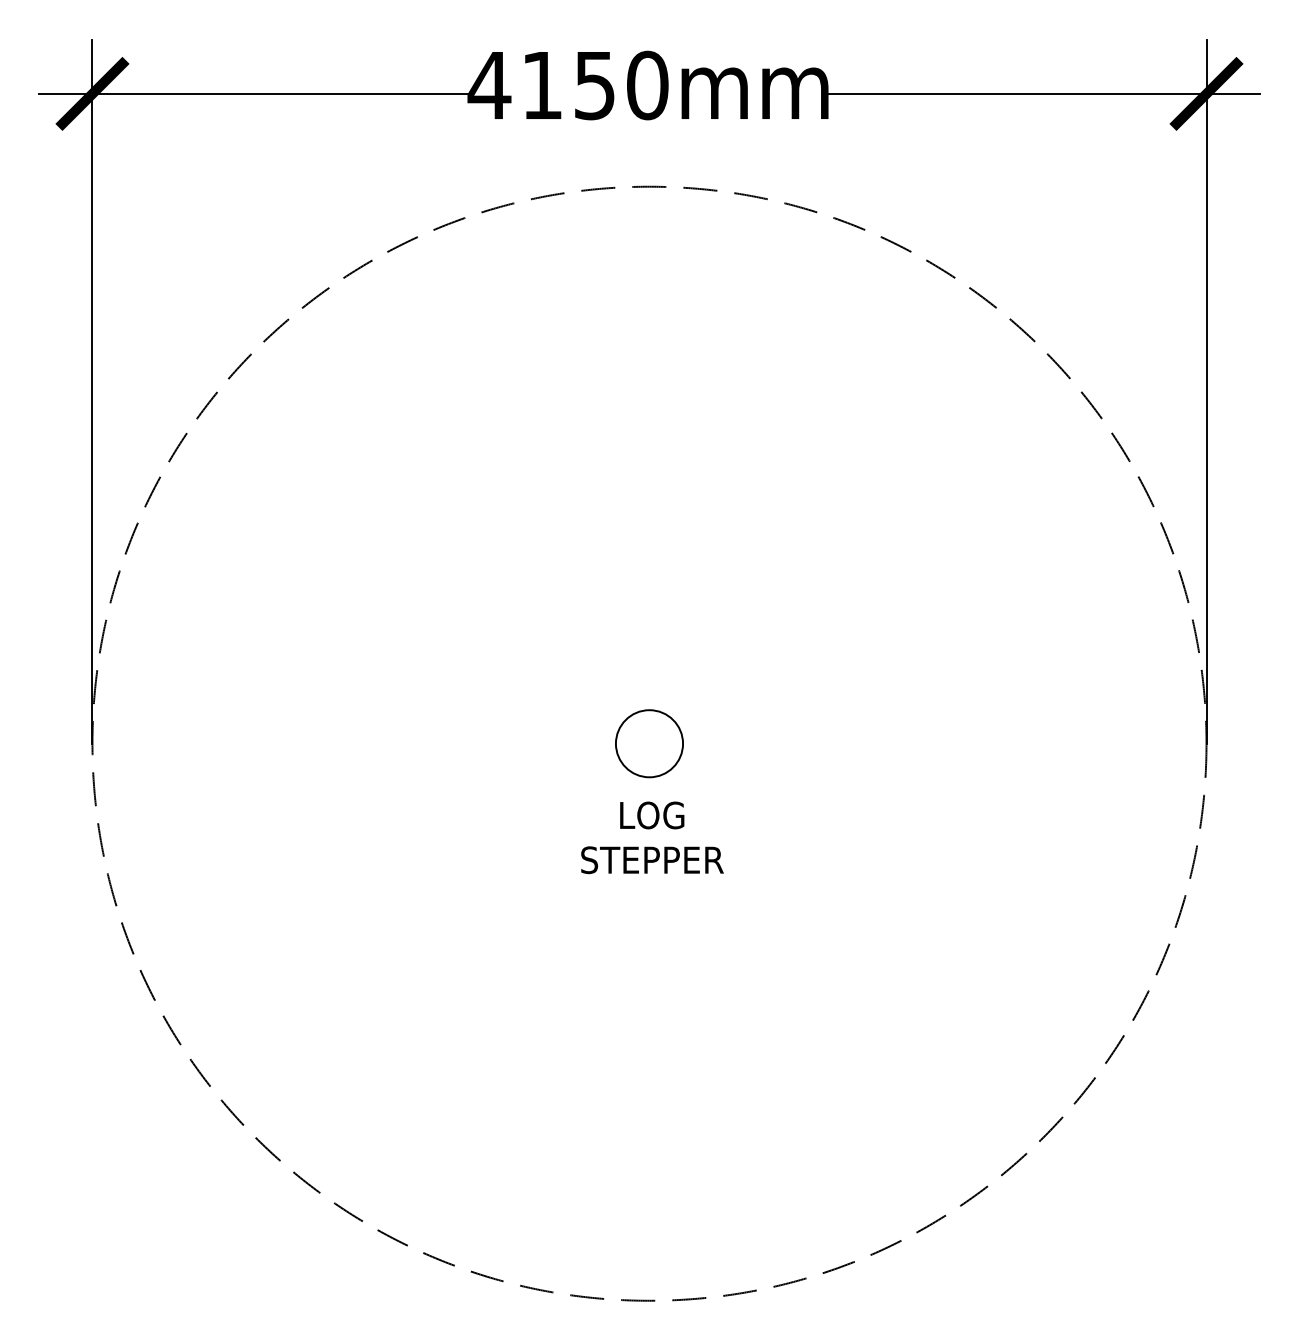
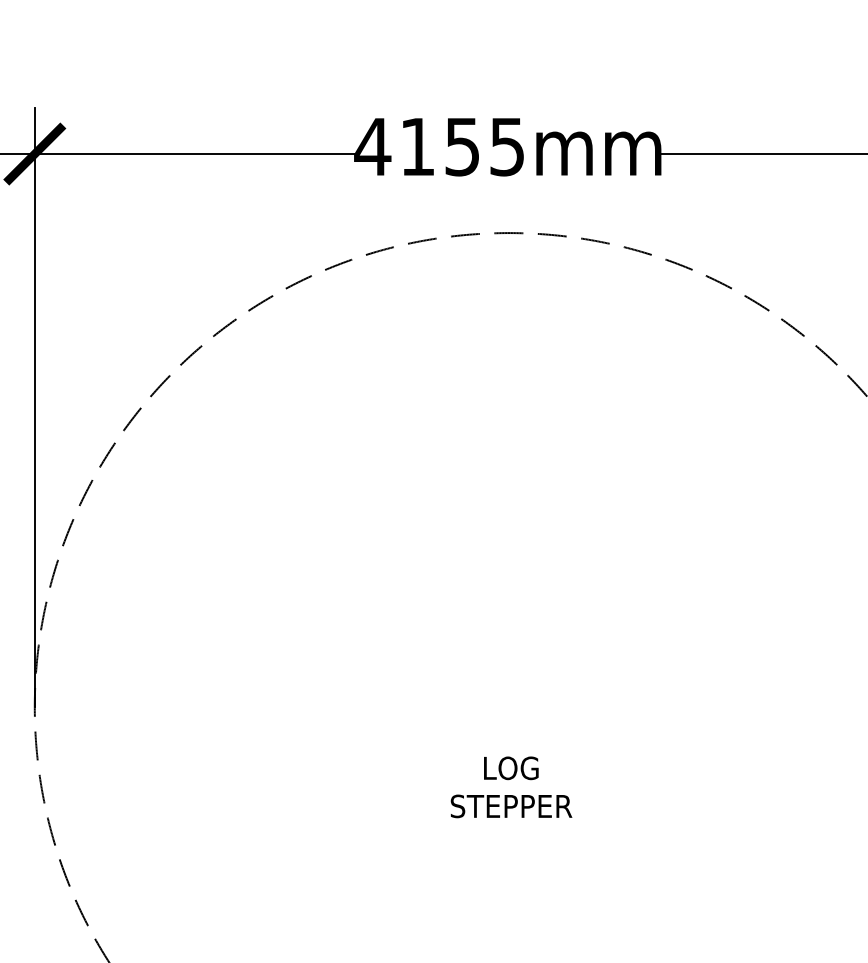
text: (647, 85) -> (507, 146), 4150mm -> 4155mm
circle: (649, 743) -> (508, 707), removed

